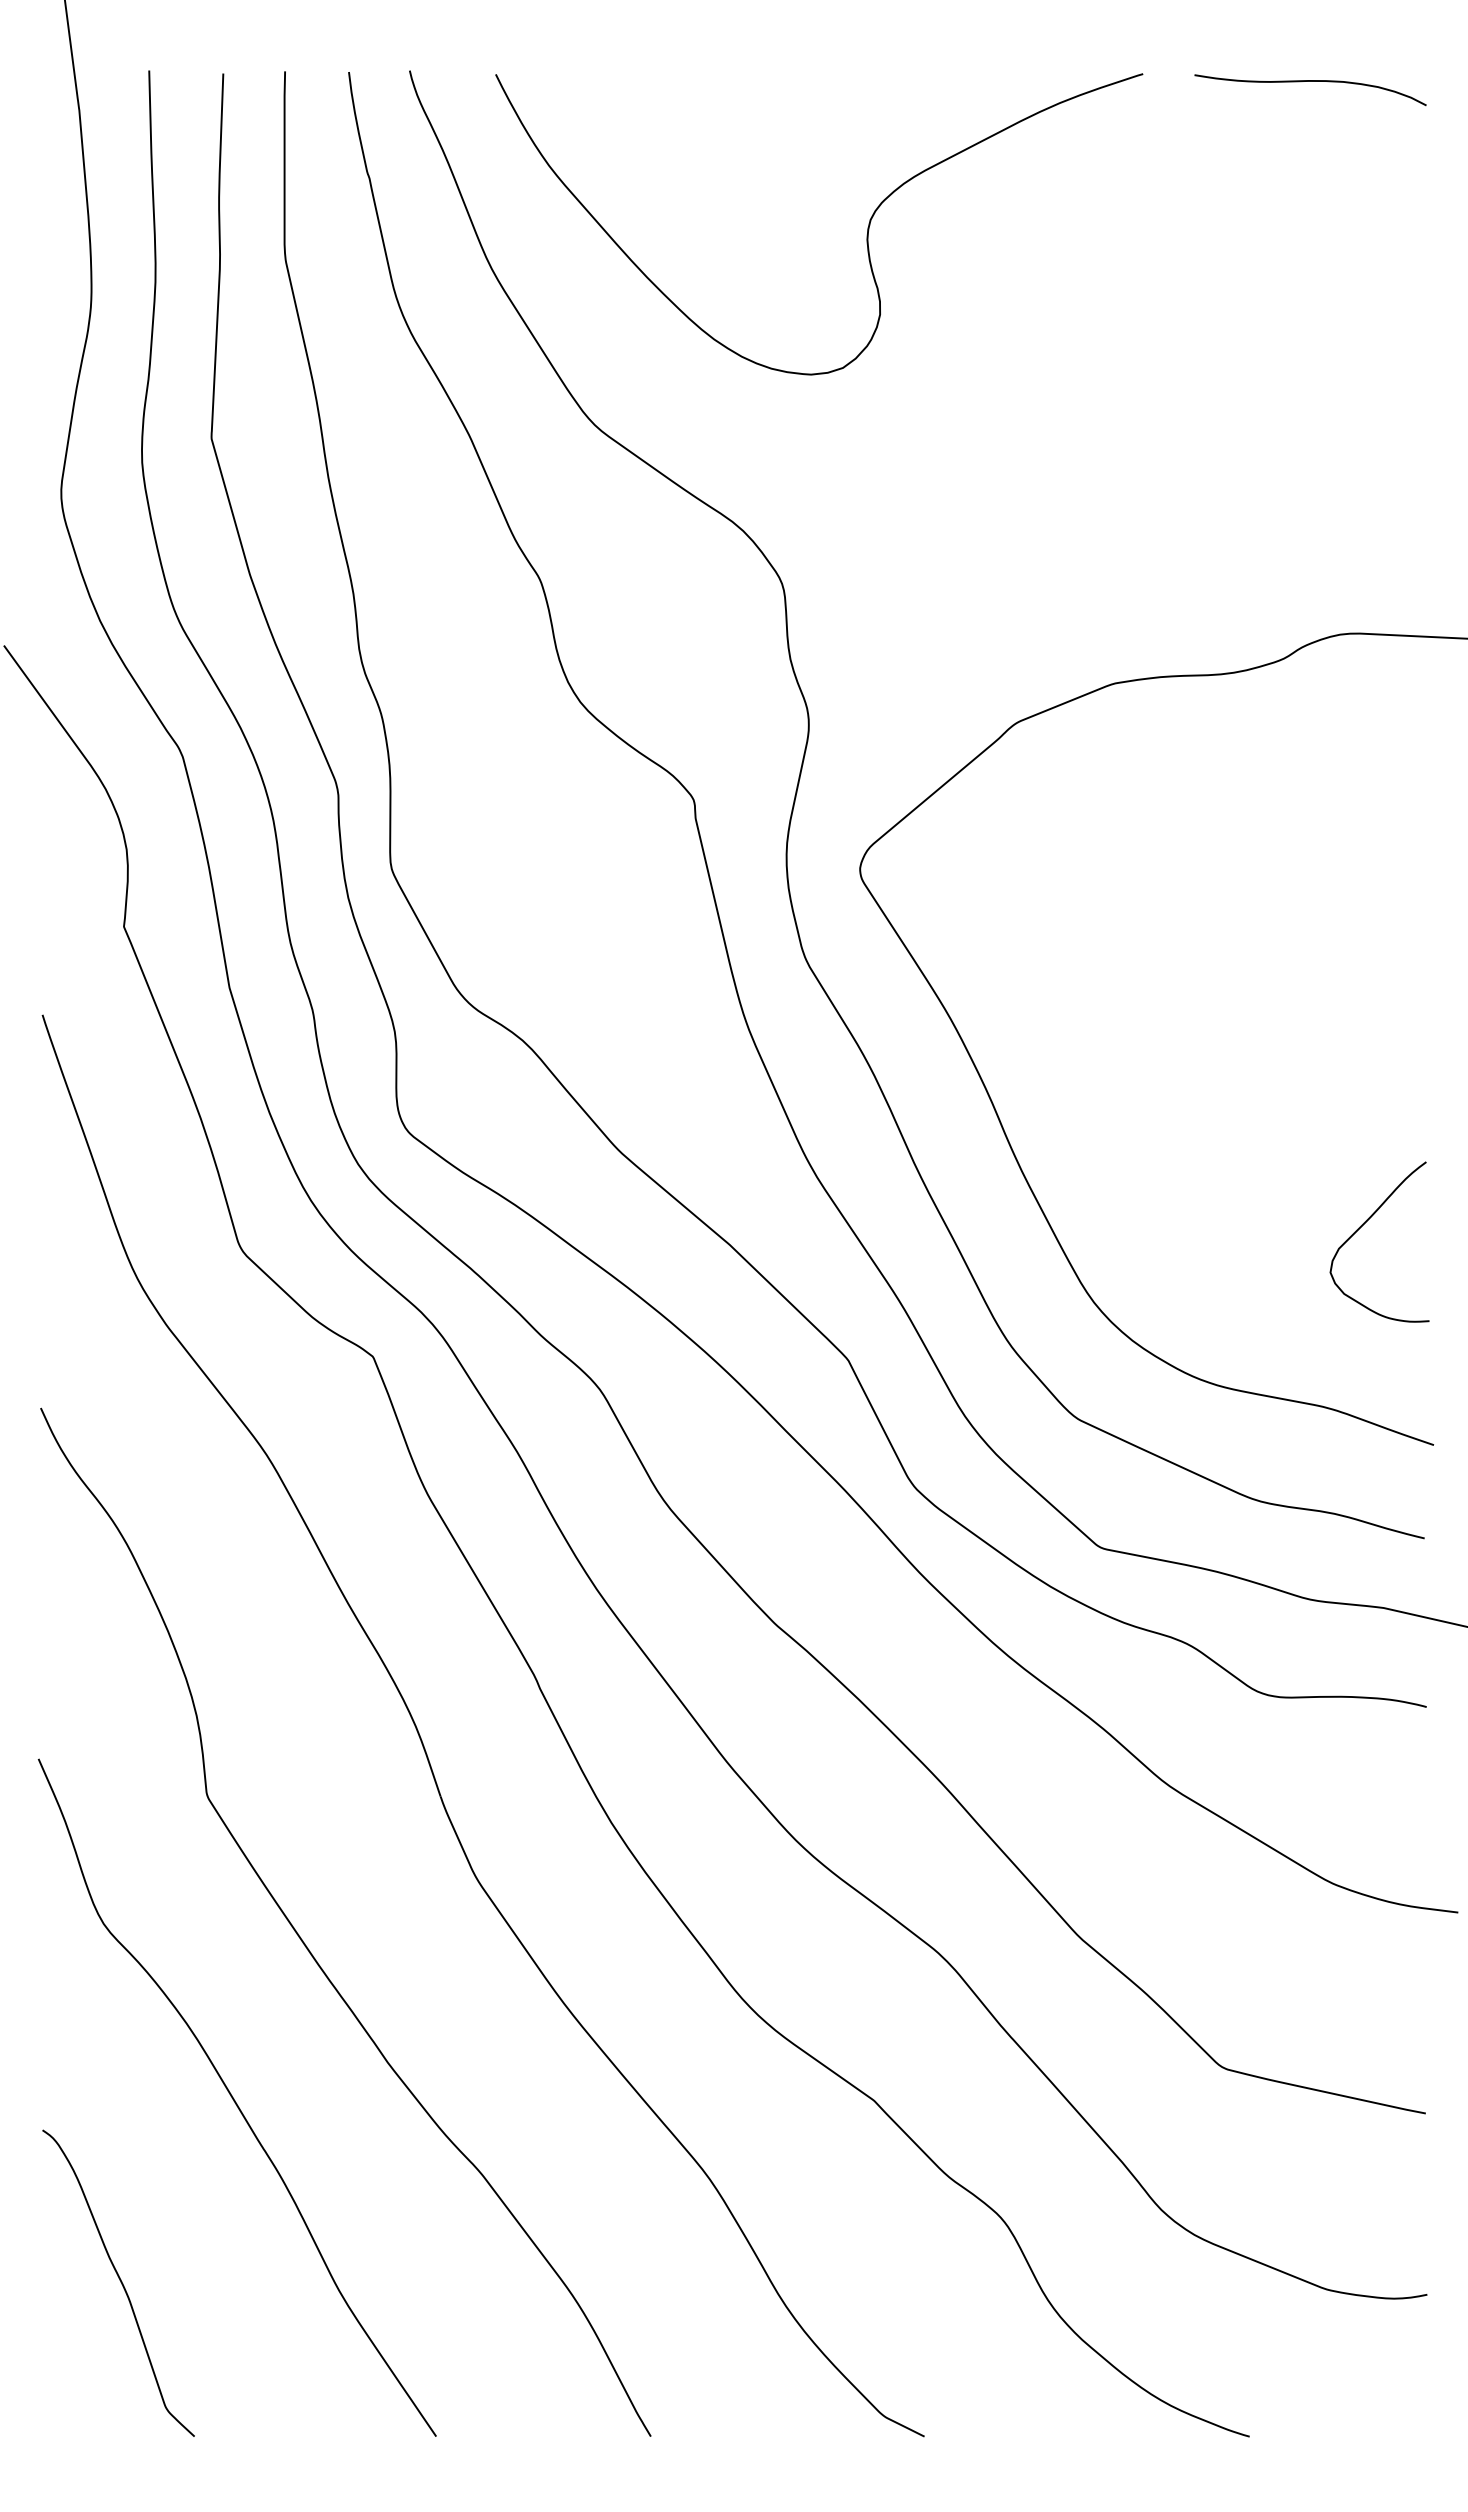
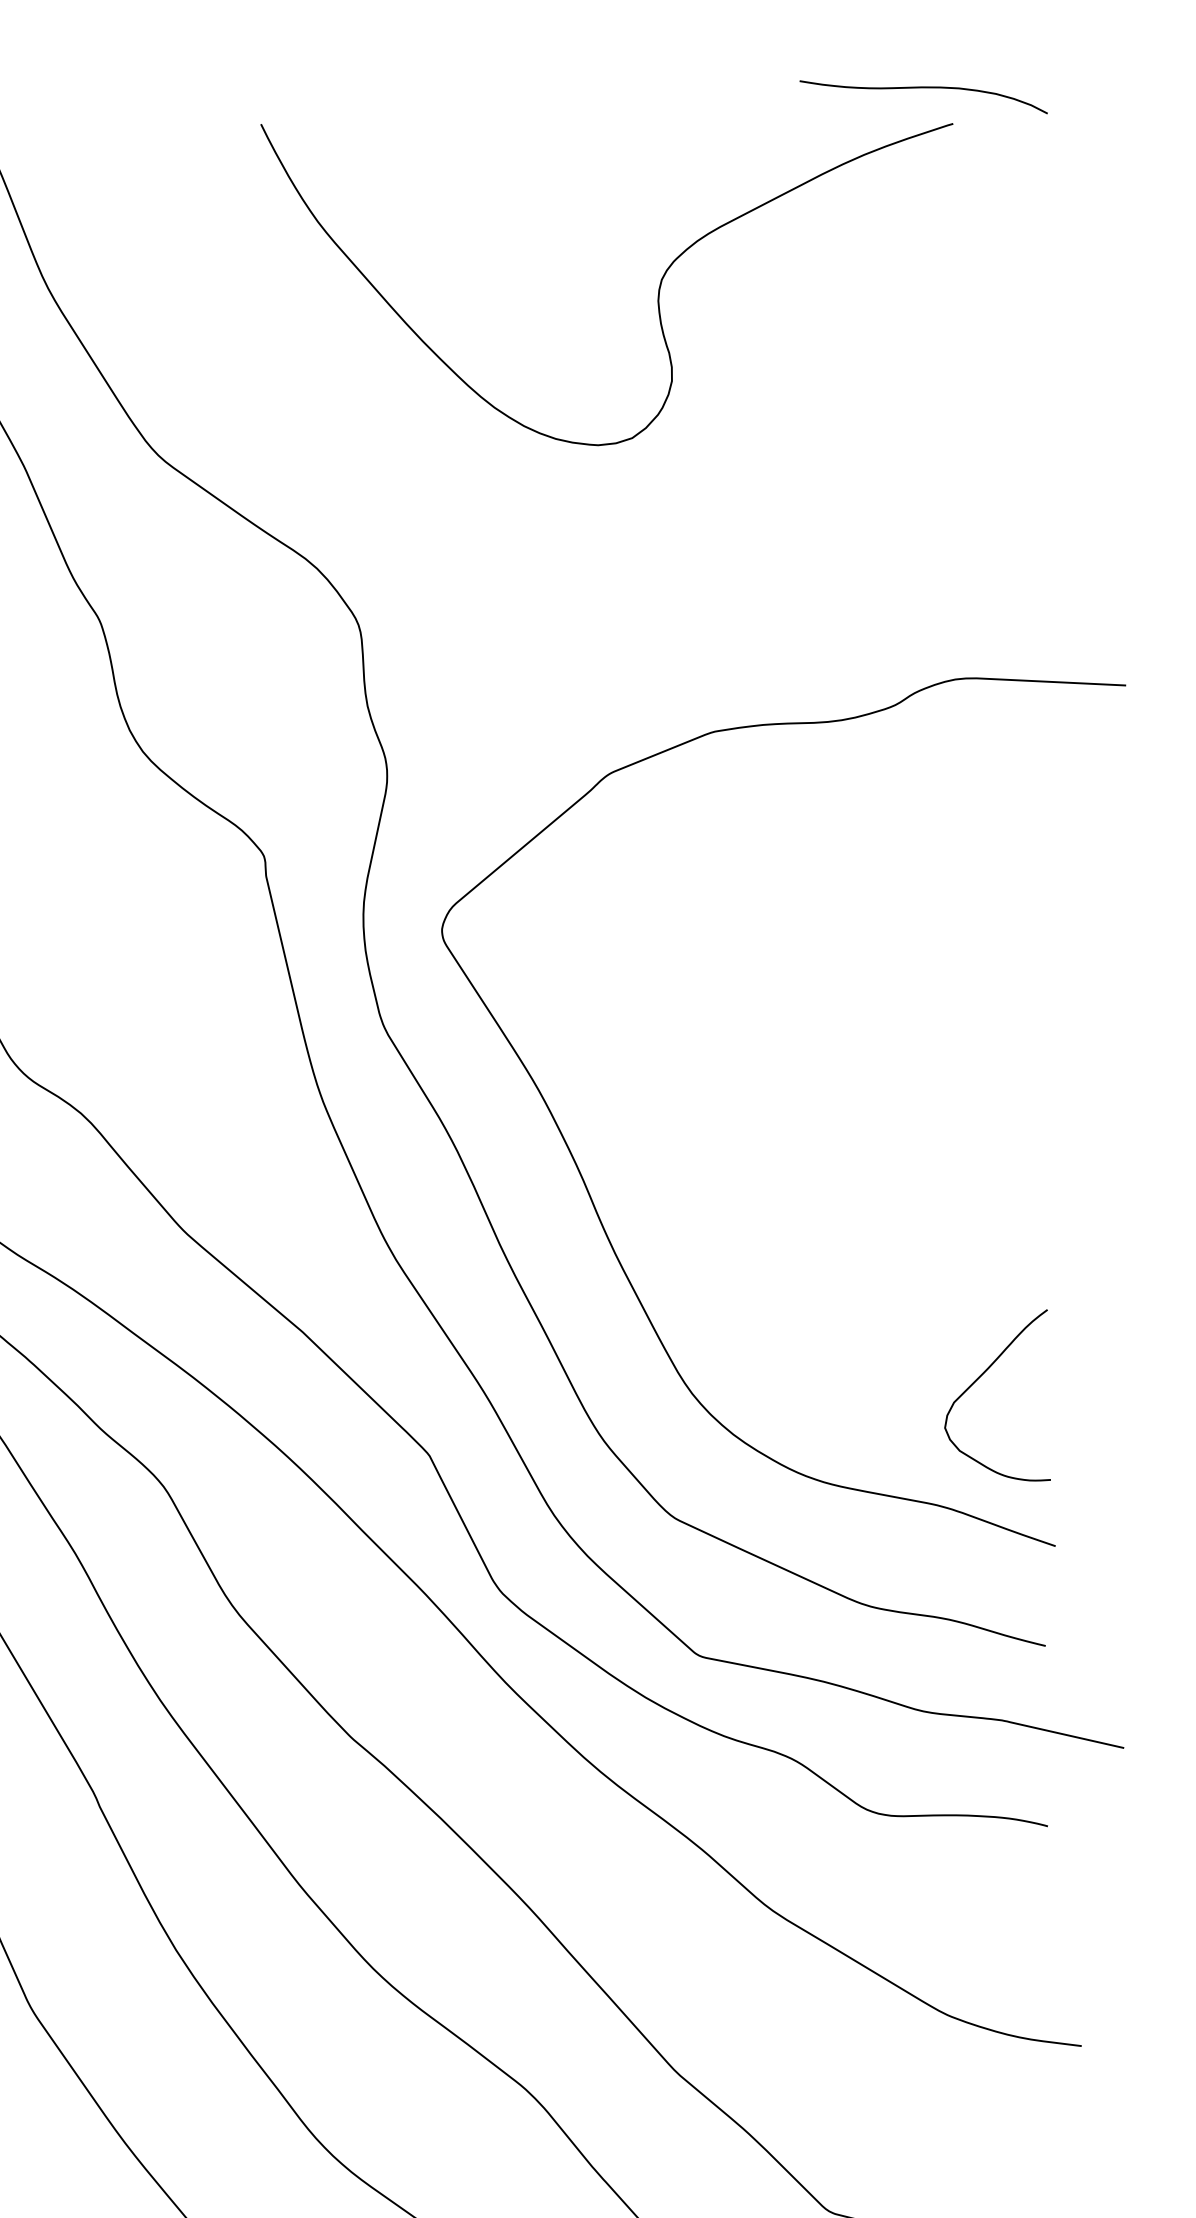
curve: (867, 227) -> (658, 287), moved
curve: (1363, 1225) -> (980, 1377), moved

